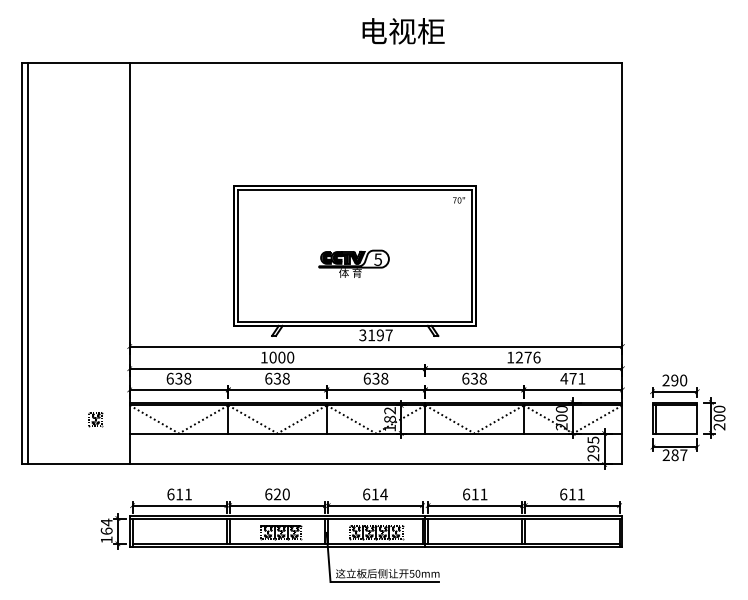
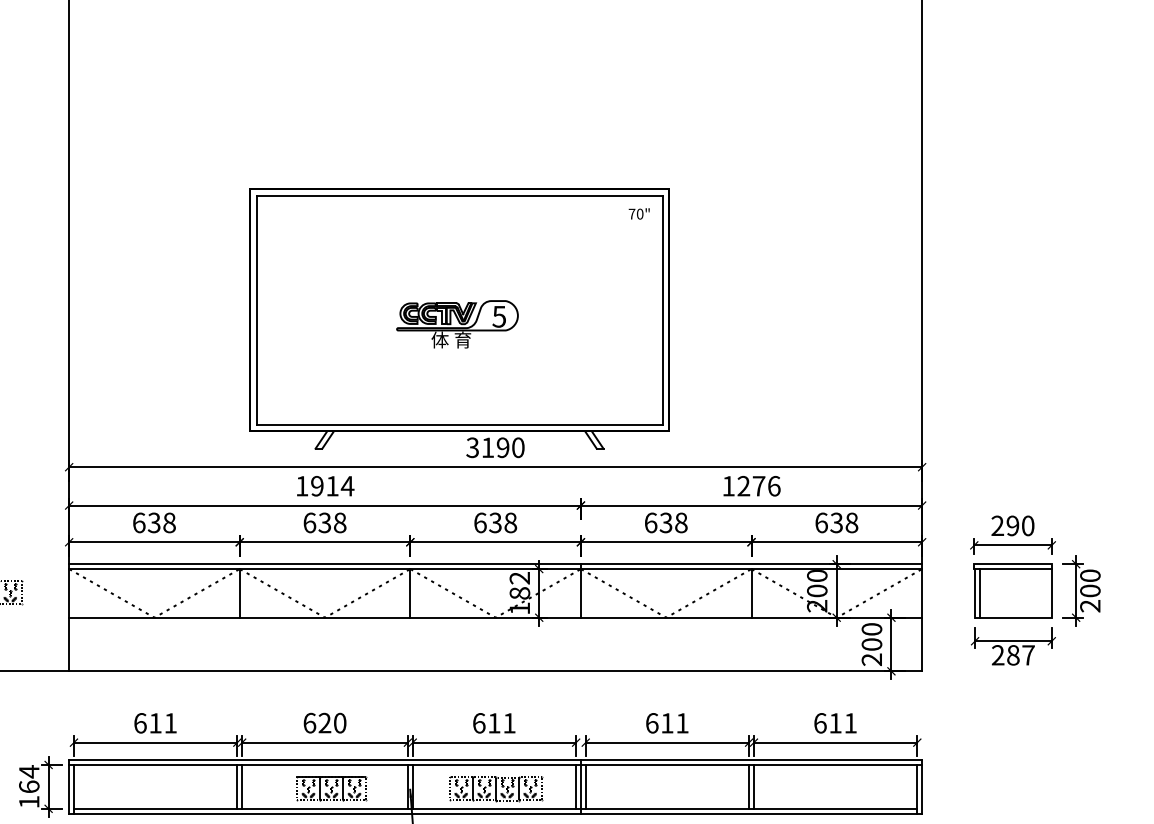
text: (388, 335) -> (517, 447), 3197 -> 3190
text: (281, 357) -> (331, 486), 1000 -> 1914
text: (572, 378) -> (835, 522), 471 -> 638
text: (593, 444) -> (872, 636), 295 -> 200
text: (383, 494) -> (508, 723), 614 -> 611

